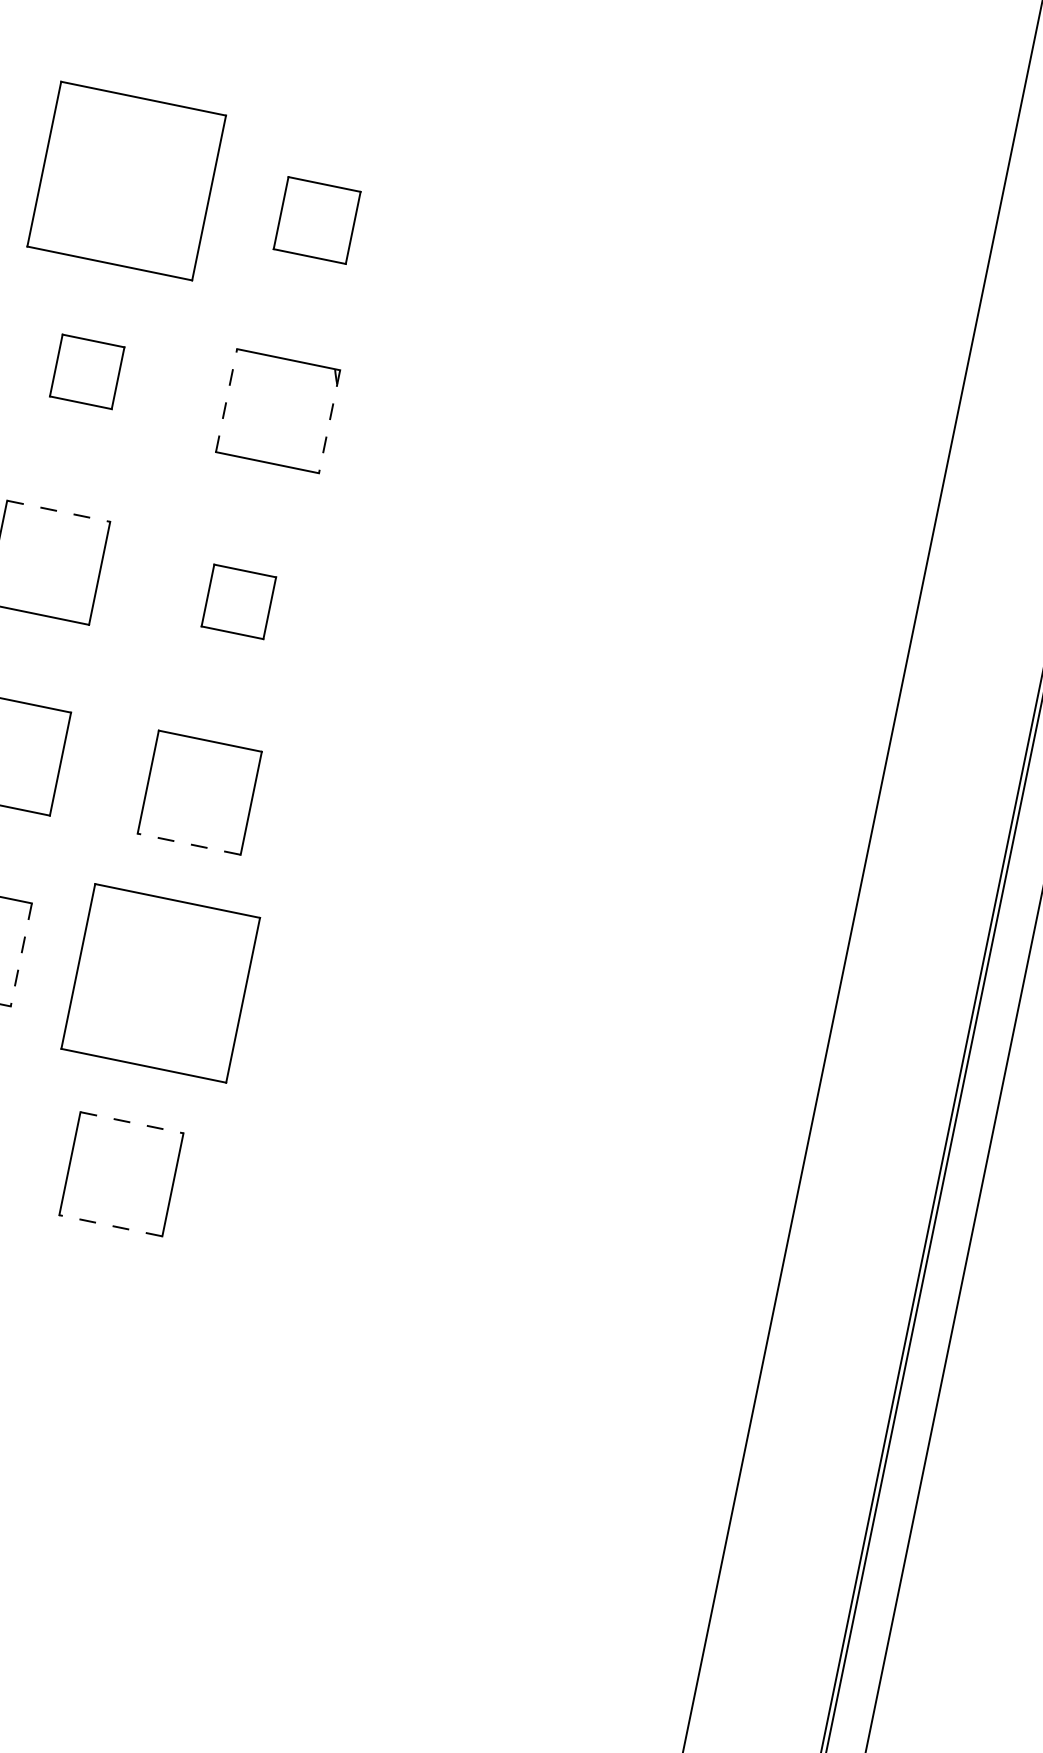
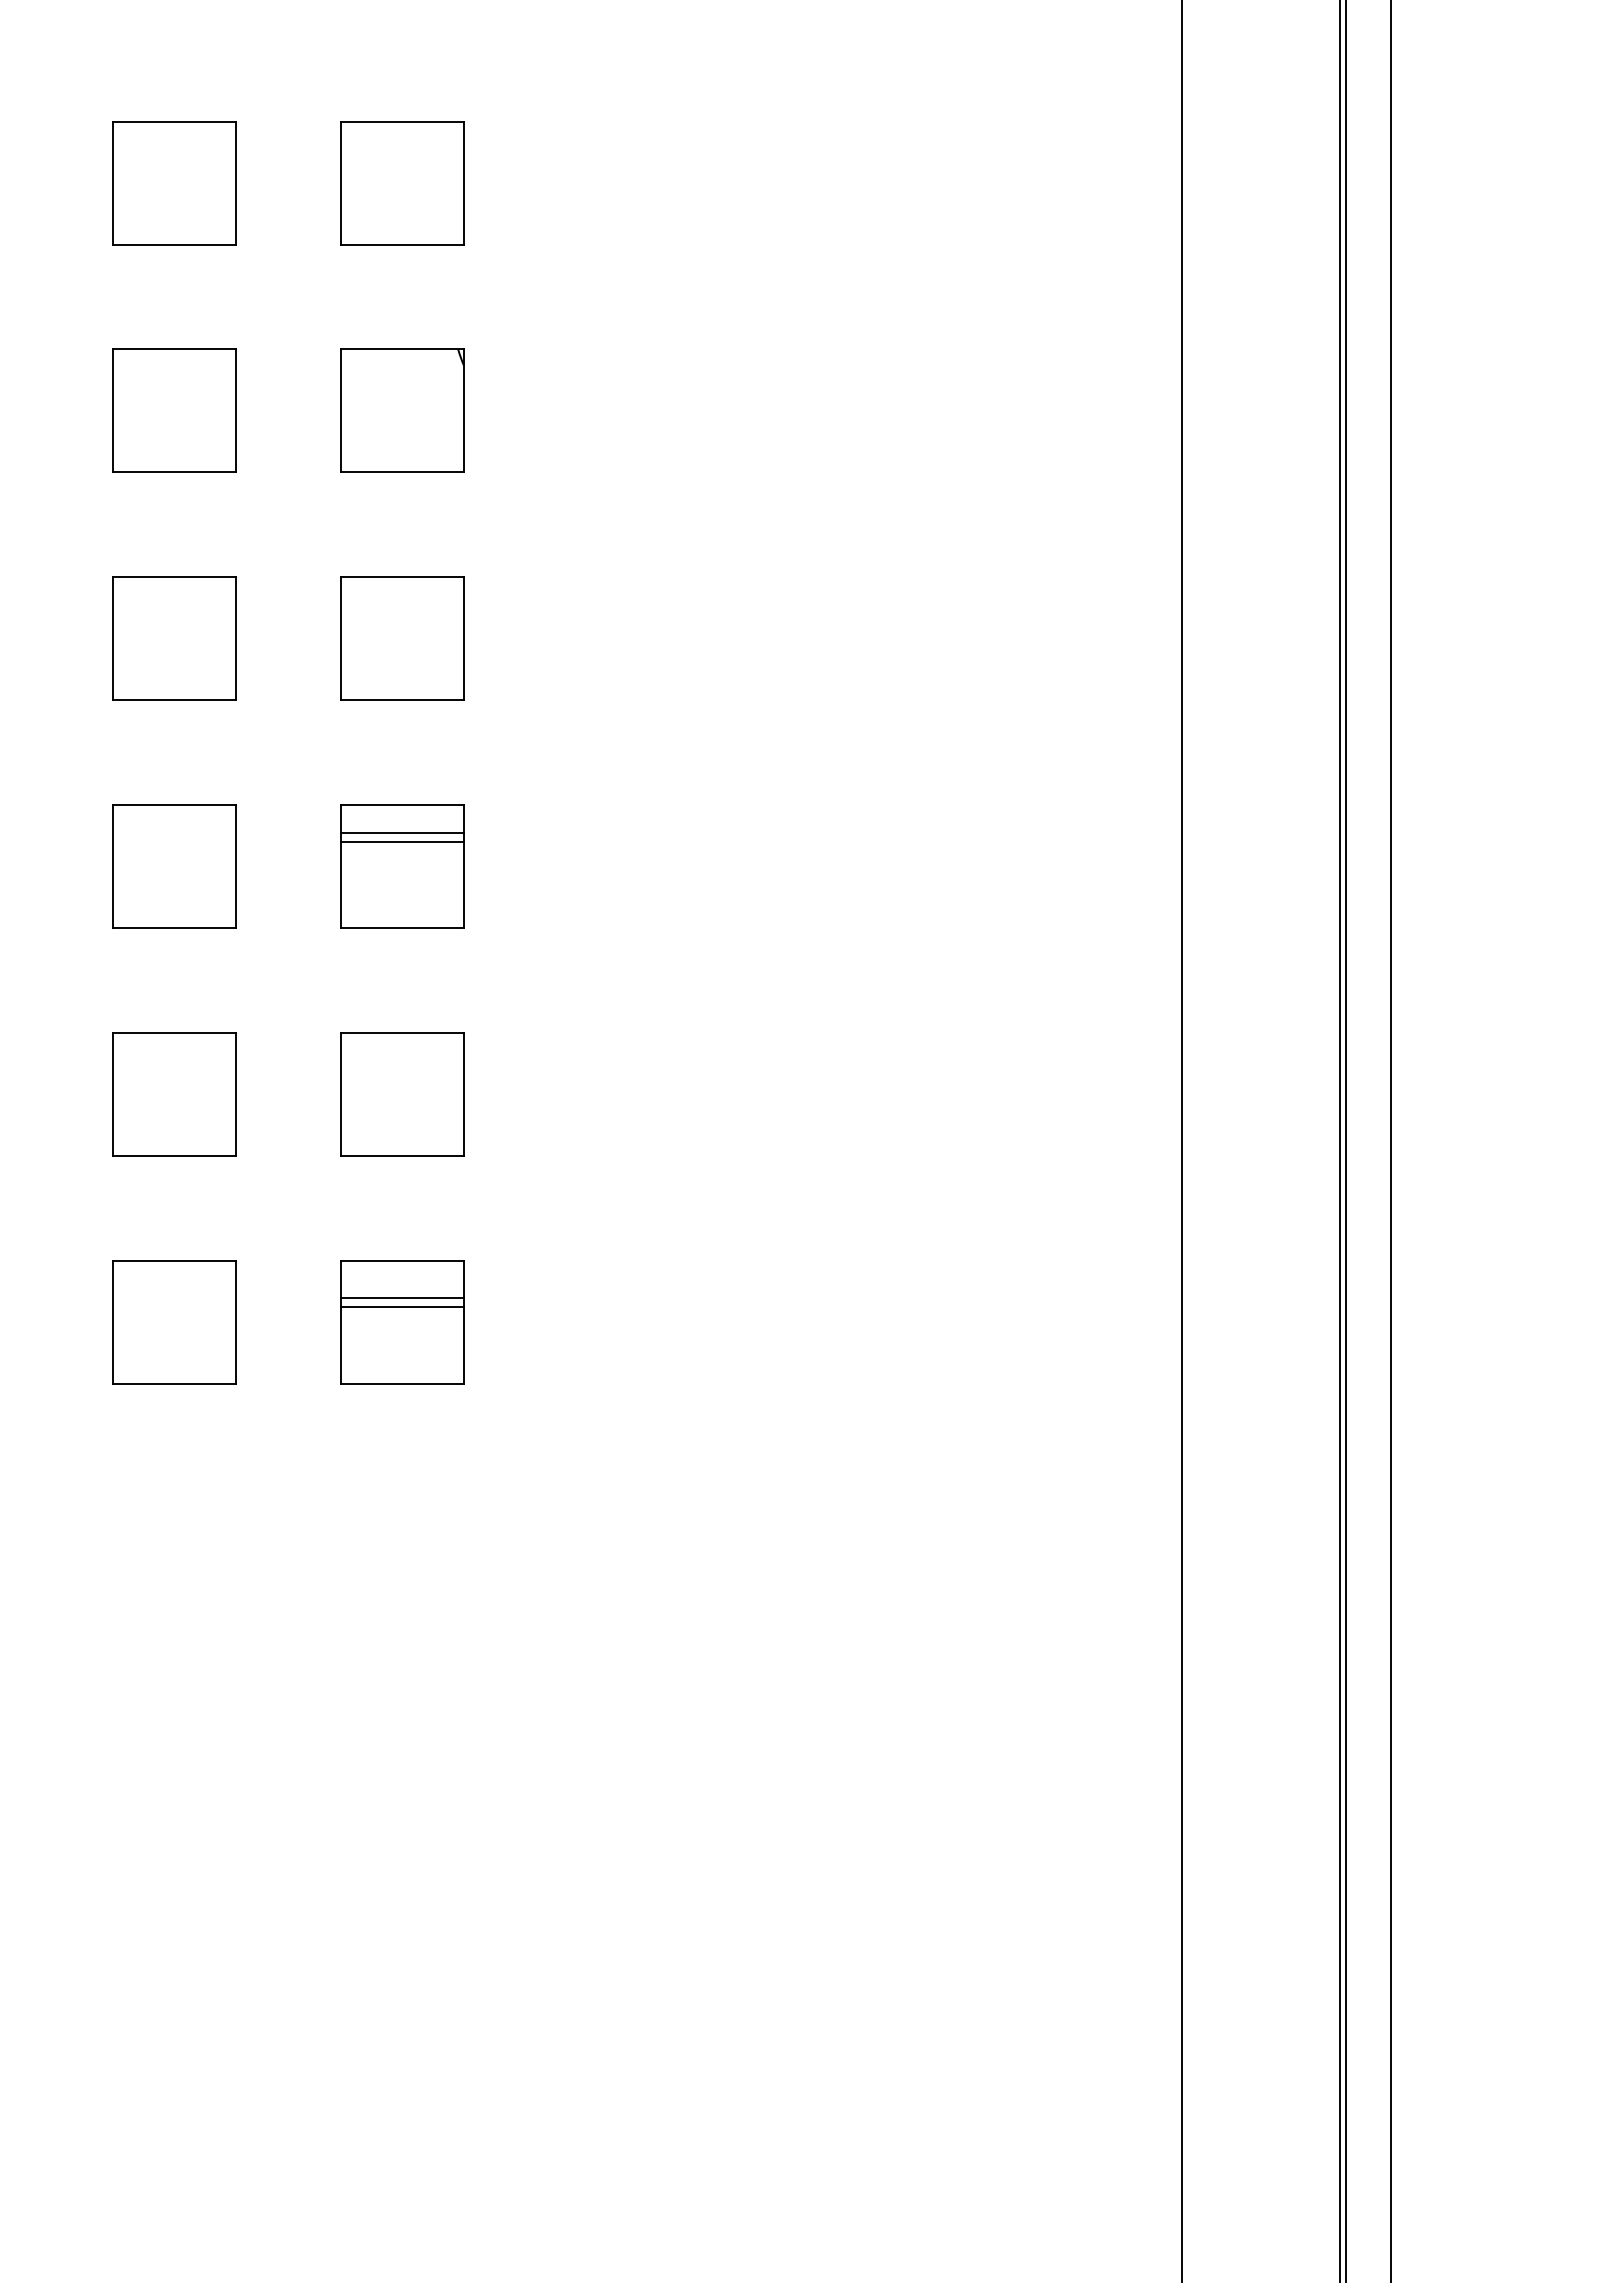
part: (126, 181) -> (174, 183), size x0.62
part: (317, 220) -> (402, 183), size x1.43
part: (87, 371) -> (174, 410), size x1.67
line: (226, 400) -> (341, 410), dashed -> solid
line: (329, 421) -> (464, 410), dashed -> solid
line: (58, 511) -> (174, 577), dashed -> solid
part: (238, 601) -> (402, 638), size x1.67
line: (205, 764) -> (402, 832), added
line: (203, 771) -> (402, 841), added
line: (189, 843) -> (402, 927), dashed -> solid
line: (21, 955) -> (236, 1094), dashed -> solid
part: (160, 983) -> (402, 1094), size x0.62
line: (131, 1122) -> (402, 1260), dashed -> solid
line: (125, 1153) -> (402, 1297), added
line: (123, 1161) -> (402, 1306), added
line: (110, 1225) -> (402, 1383), dashed -> solid

